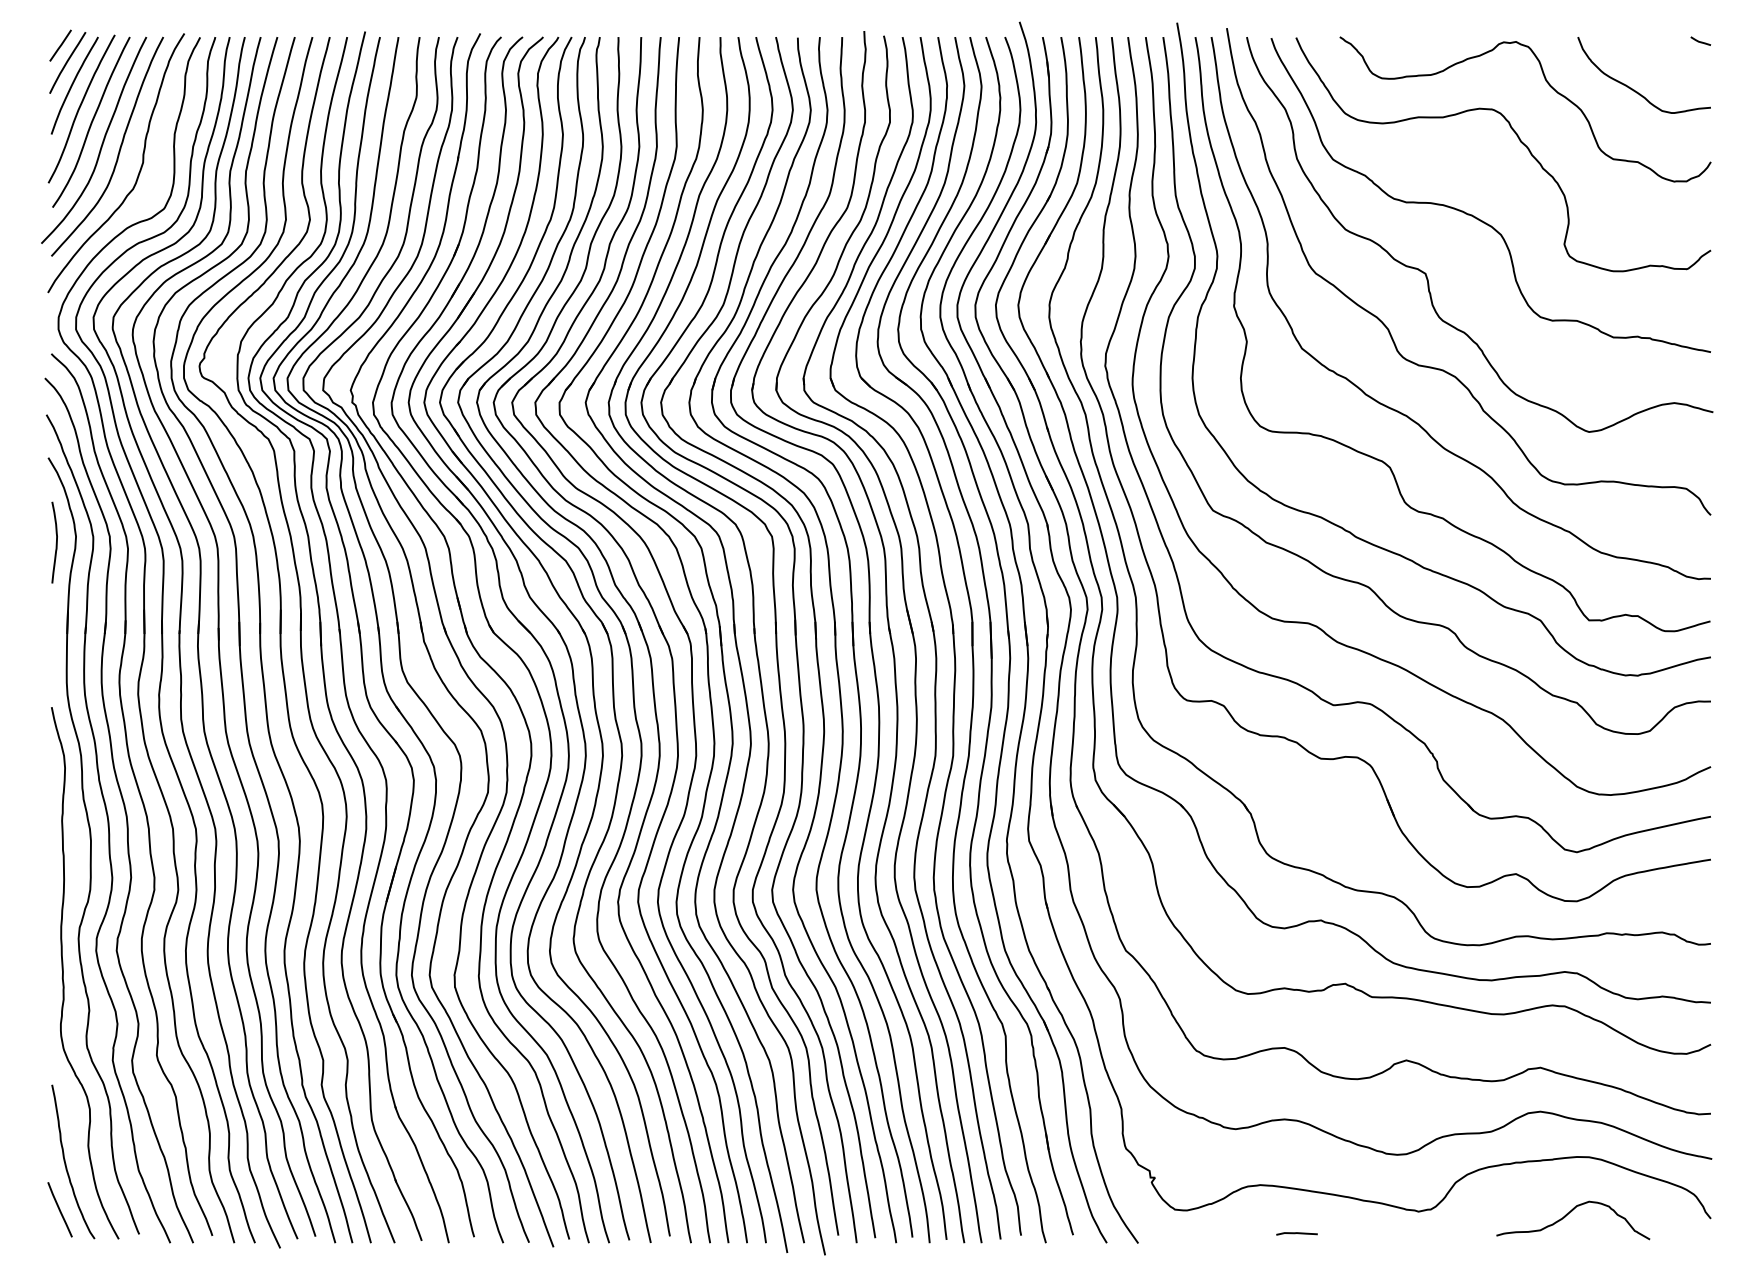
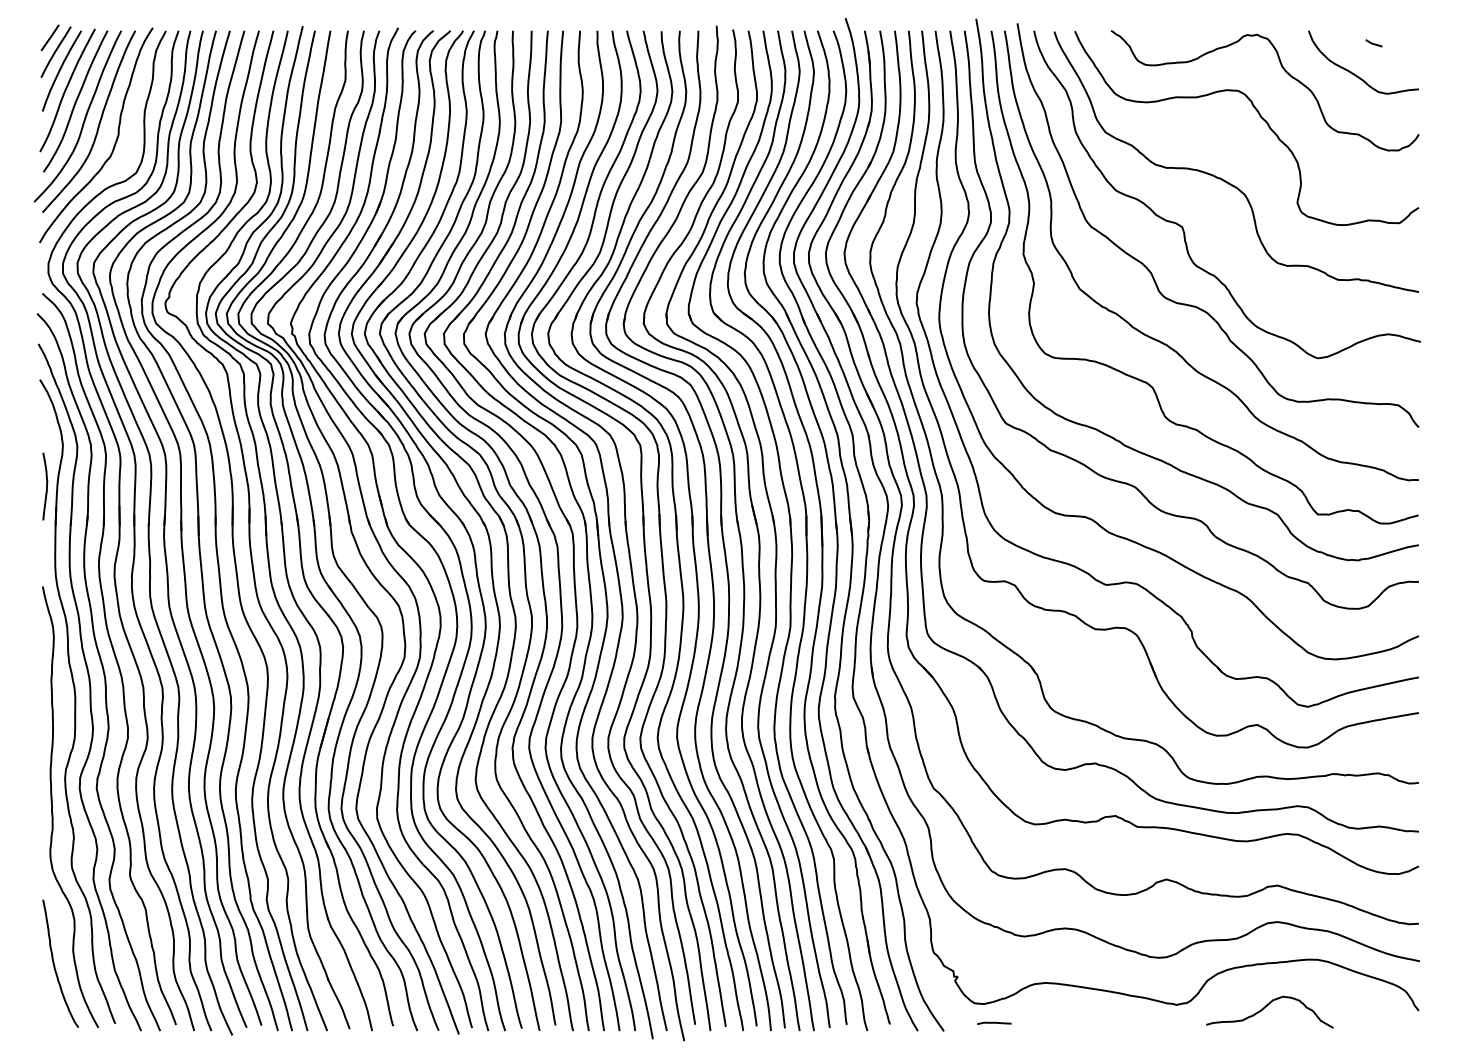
line: (1700, 41) -> (1373, 43), moved
curve: (55, 543) -> (45, 487), moved
line: (59, 1209) -> (49, 1003), removed
curve: (1568, 1214) -> (1265, 1007), moved
line: (1296, 1233) -> (993, 1023), moved

